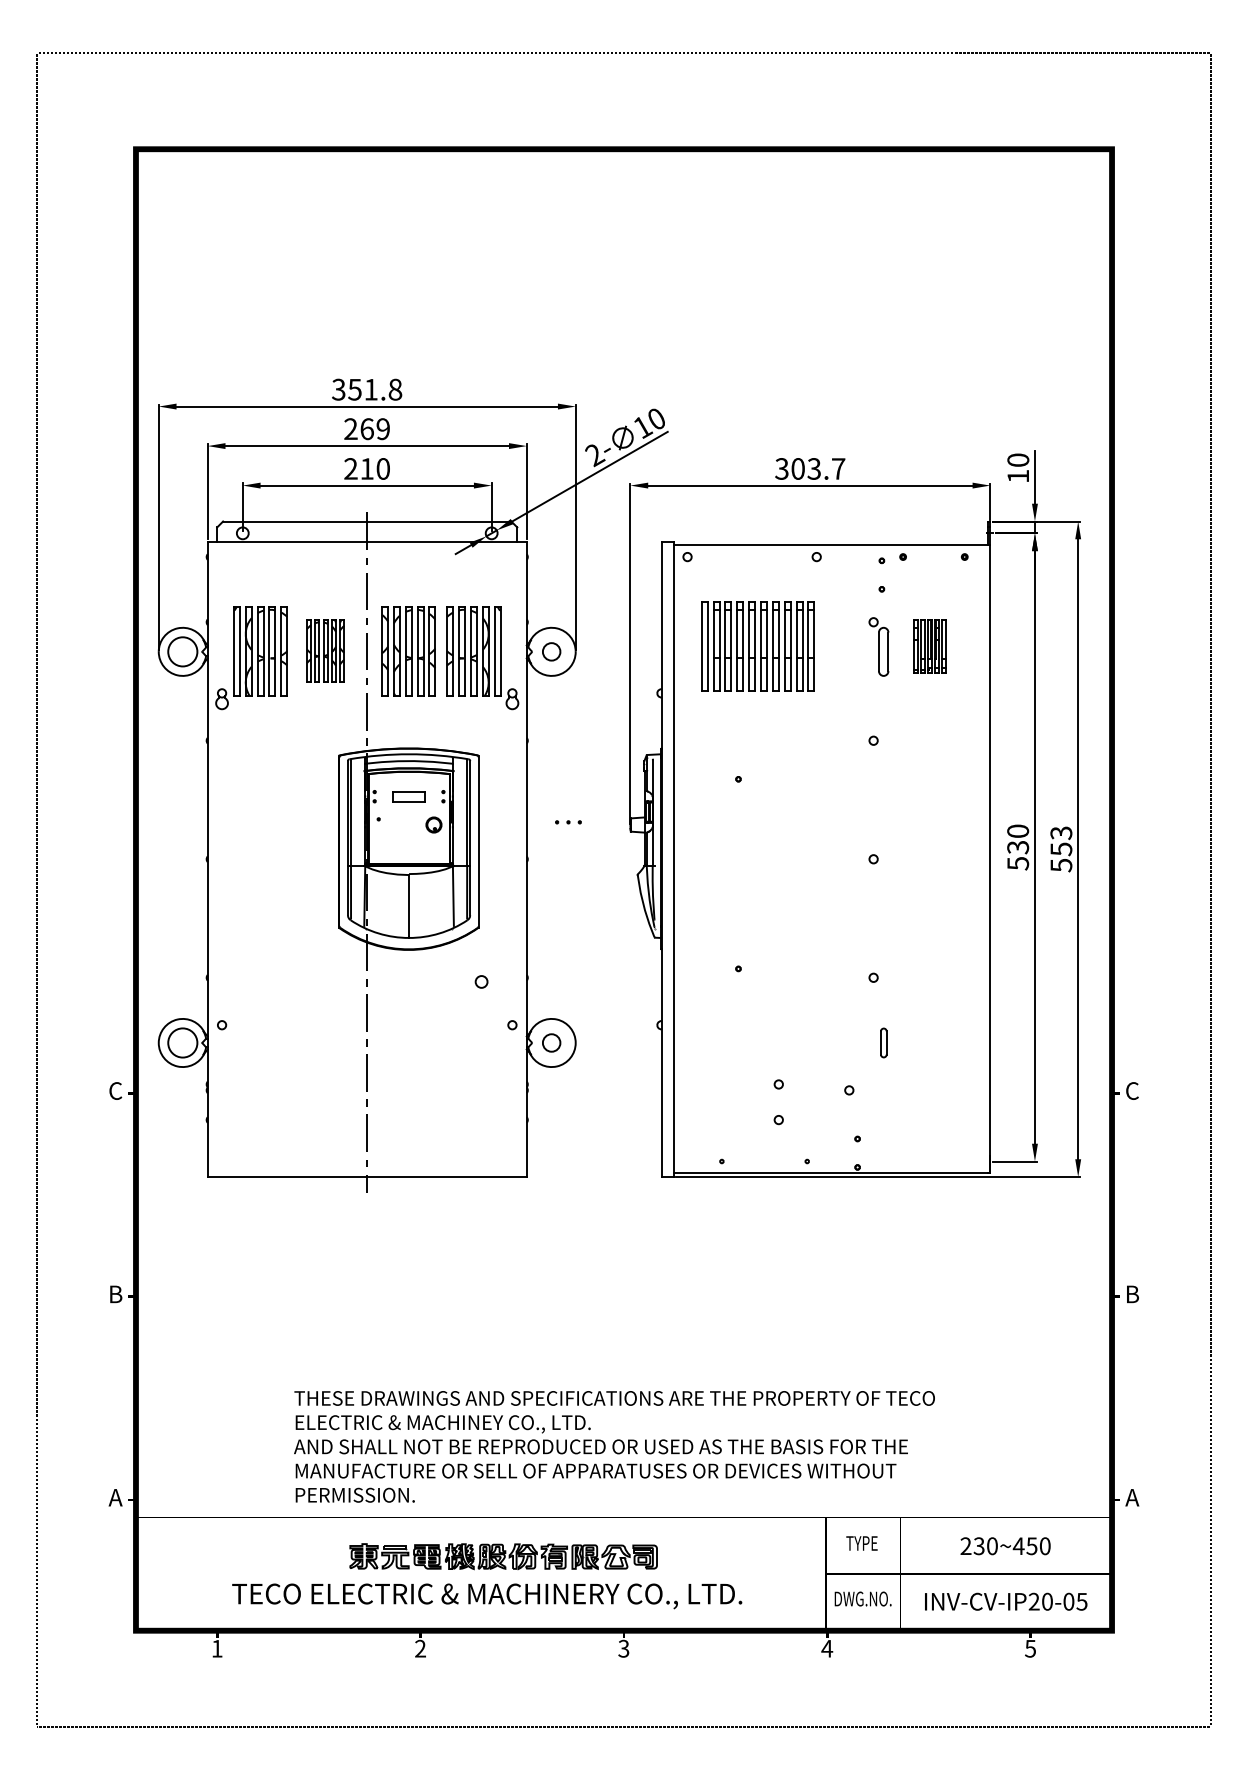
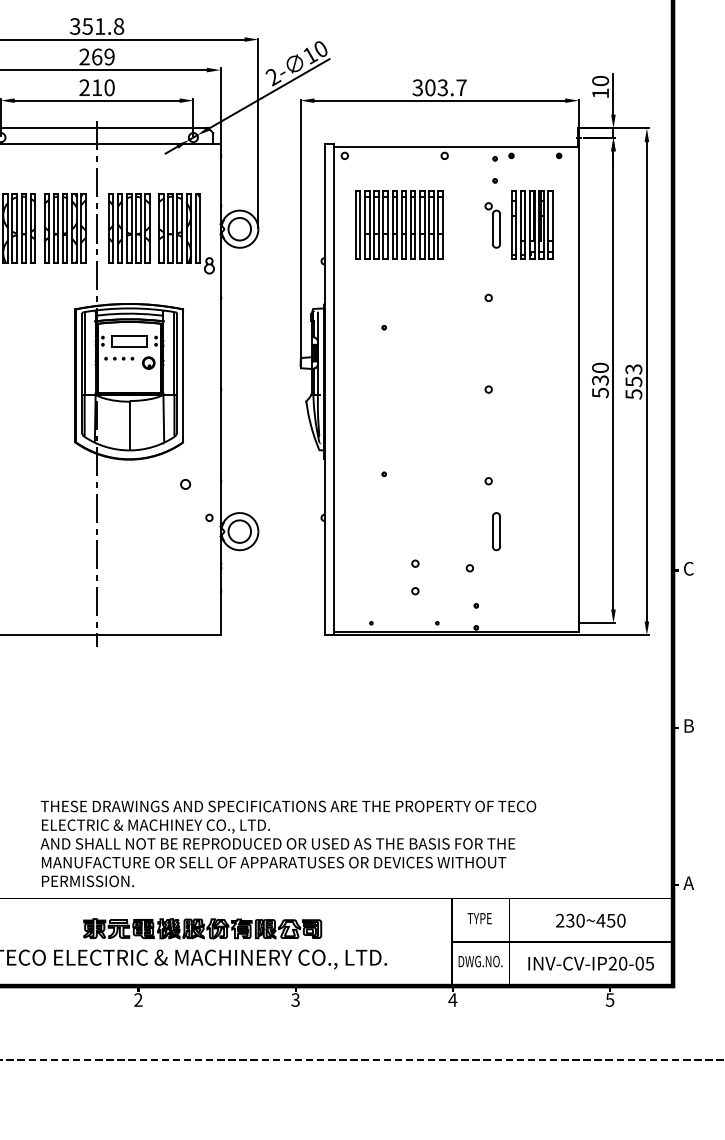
part: (929, 646) -> (531, 225), size x1.67
part: (325, 651) -> (64, 228), size x1.43
circle: (551, 651) -> (239, 228), size x1.67
part: (408, 797) -> (129, 341), size x1.43
part: (568, 822) -> (123, 358), moved
circle: (551, 1042) -> (239, 531), size x1.67
part: (883, 1042) -> (496, 531), size x1.67

